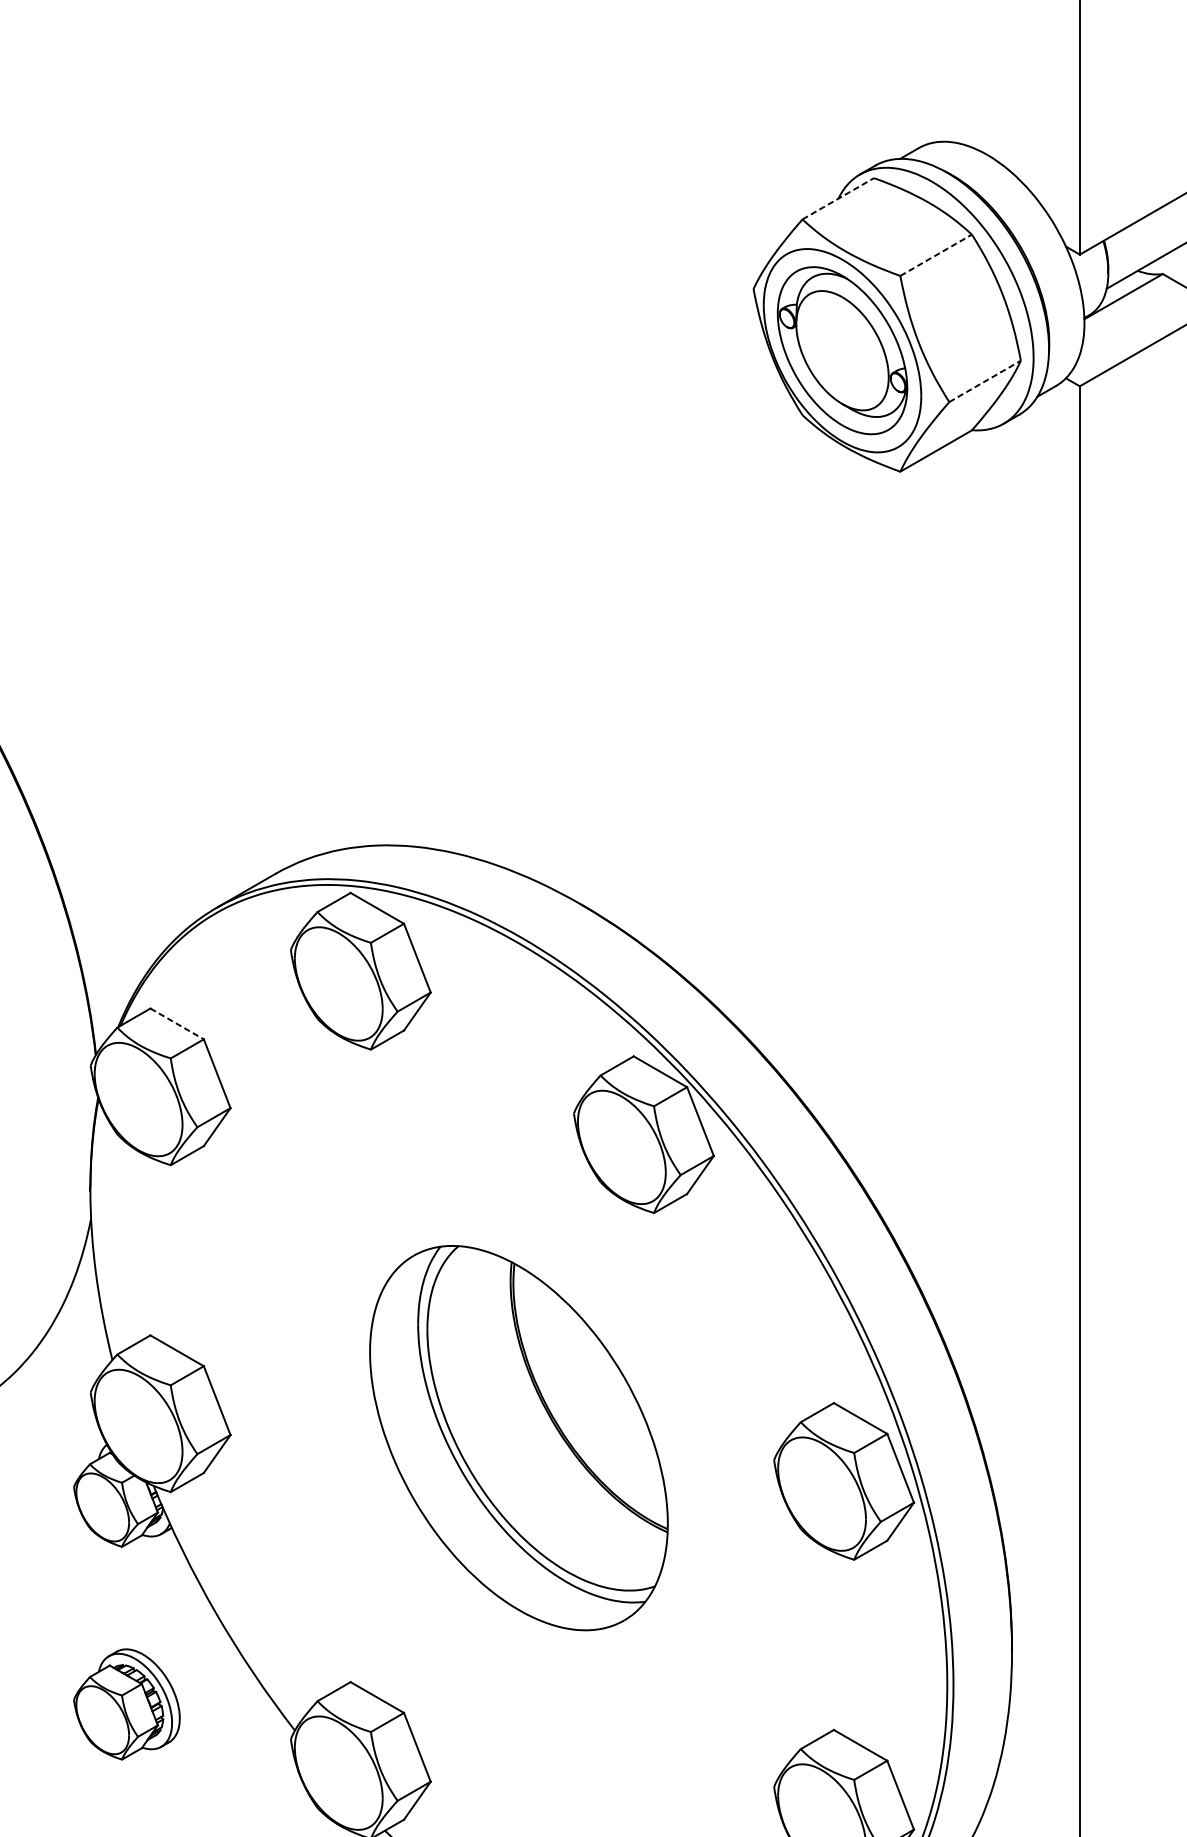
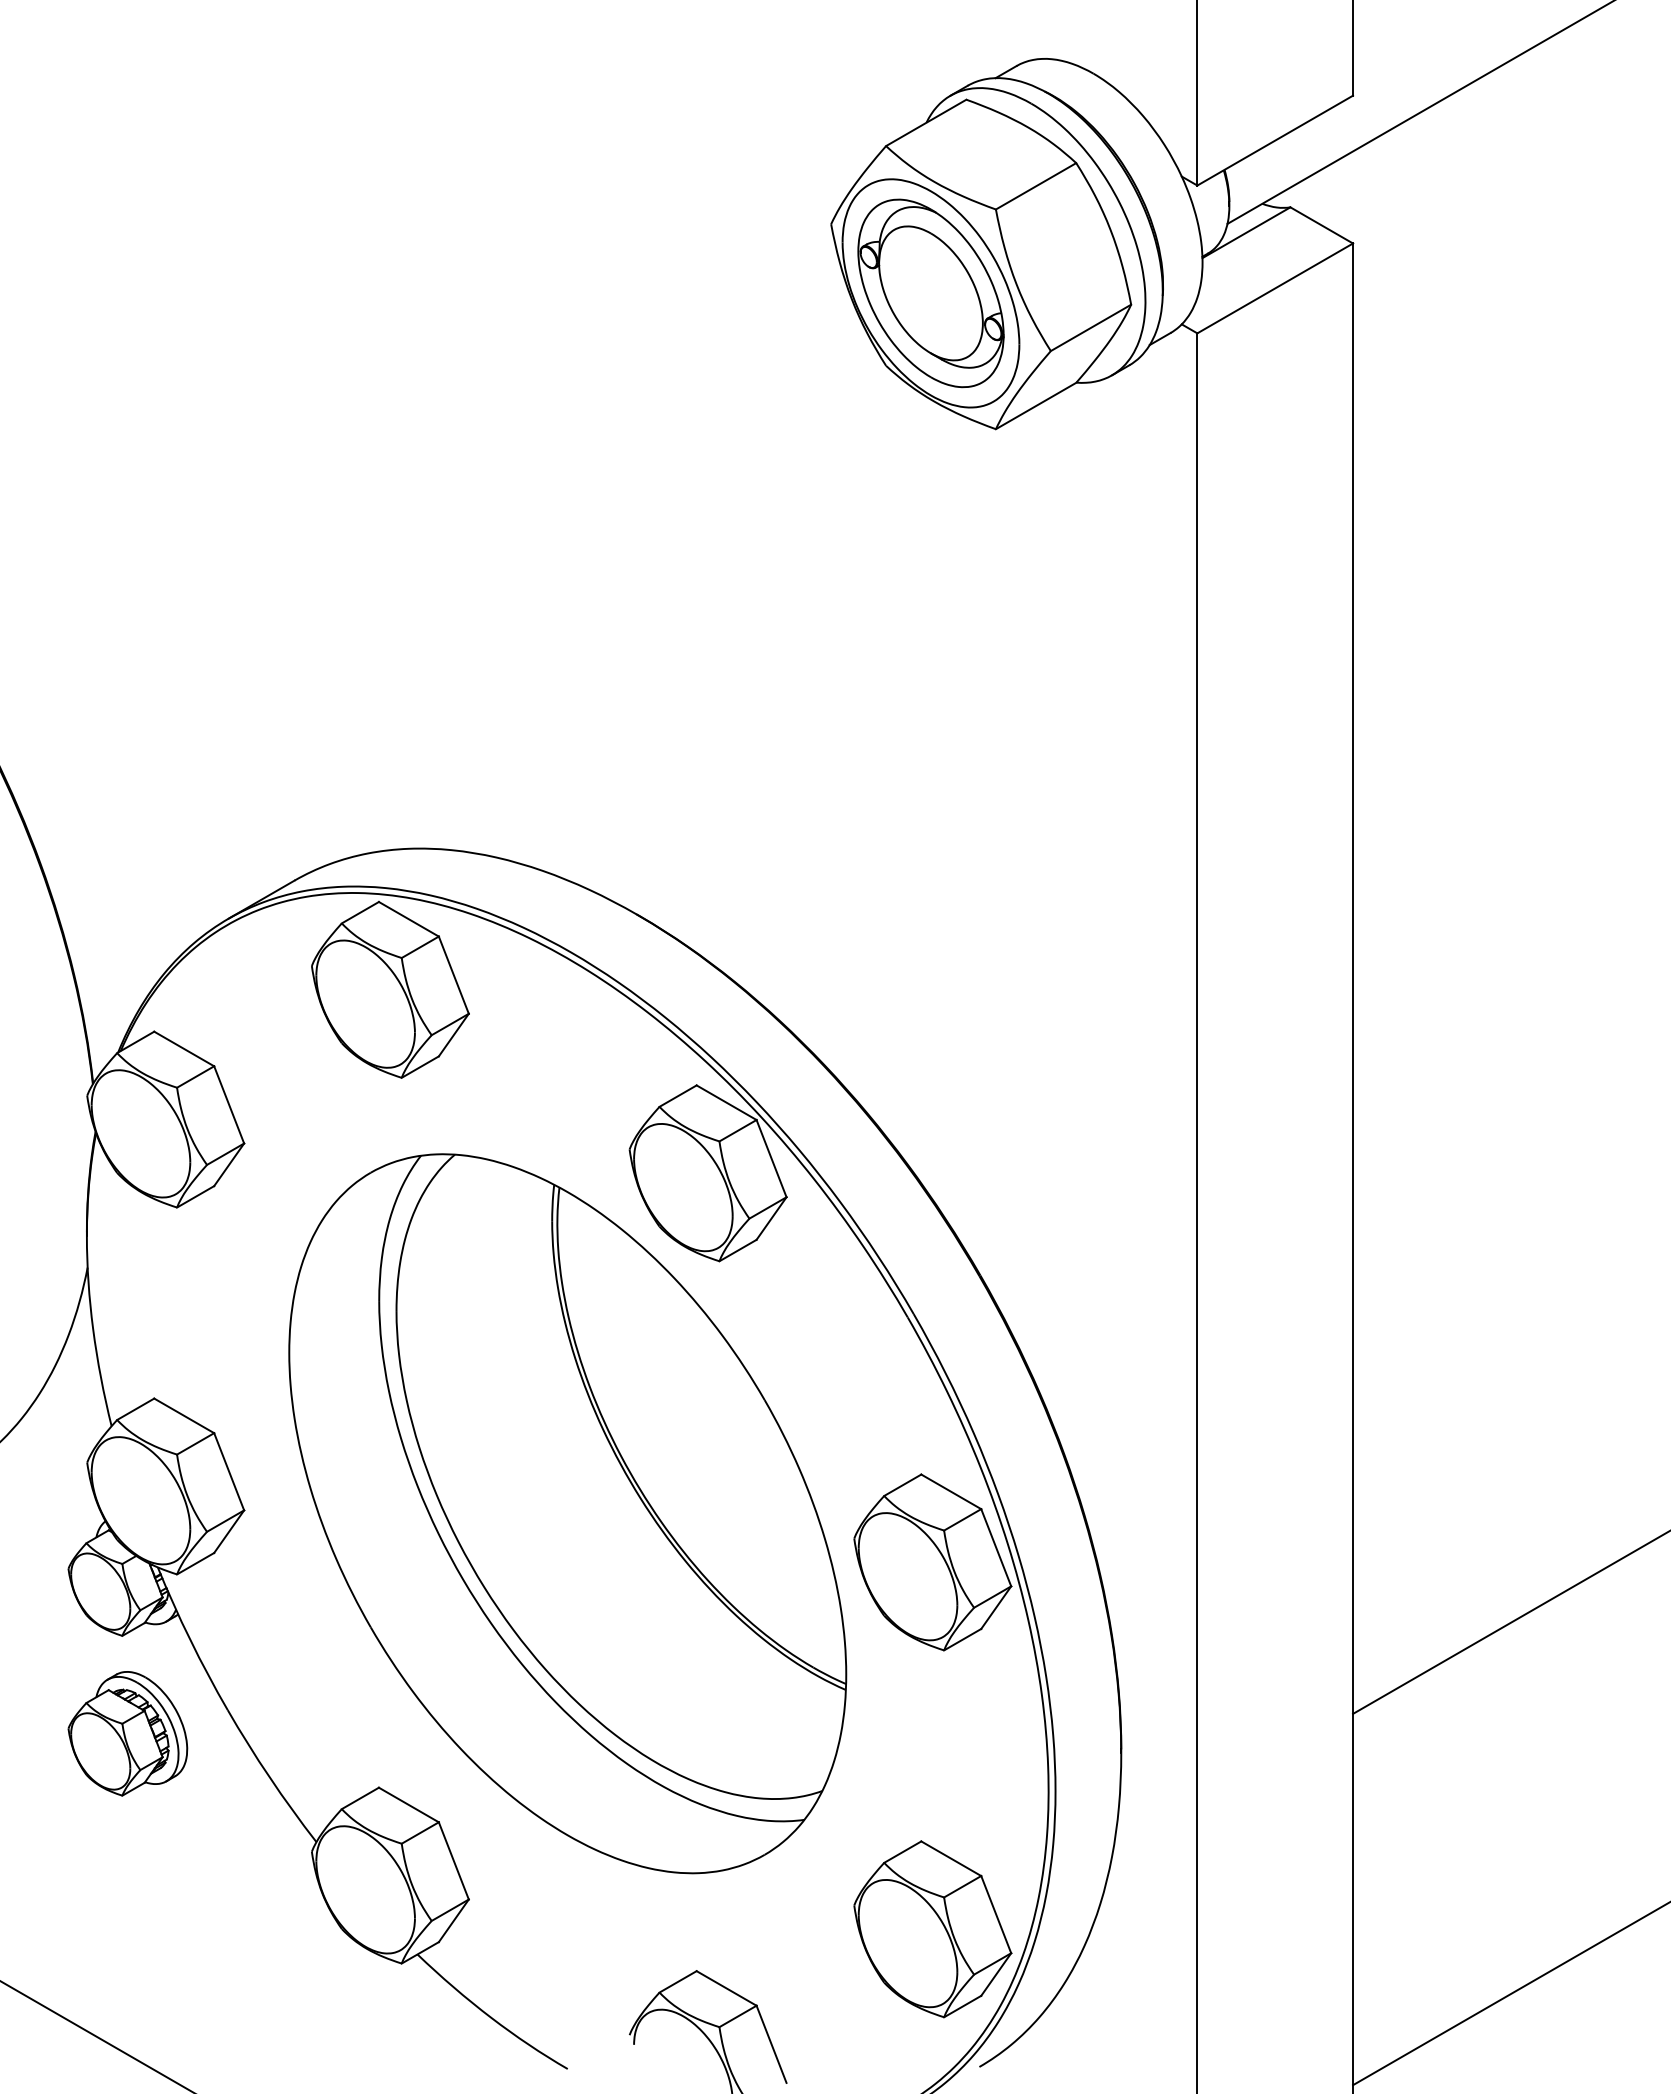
line: (838, 198) -> (926, 122), dashed -> solid
line: (936, 255) -> (1036, 186), dashed -> solid
line: (985, 381) -> (1091, 327), dashed -> solid
line: (177, 1023) -> (184, 1048), dashed -> solid
part: (518, 1437) -> (567, 1513), size x1.67
part: (126, 1704) -> (127, 1733), moved

